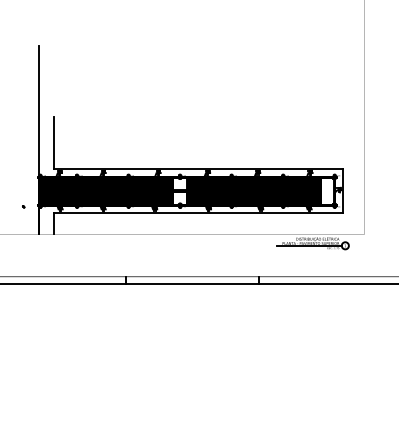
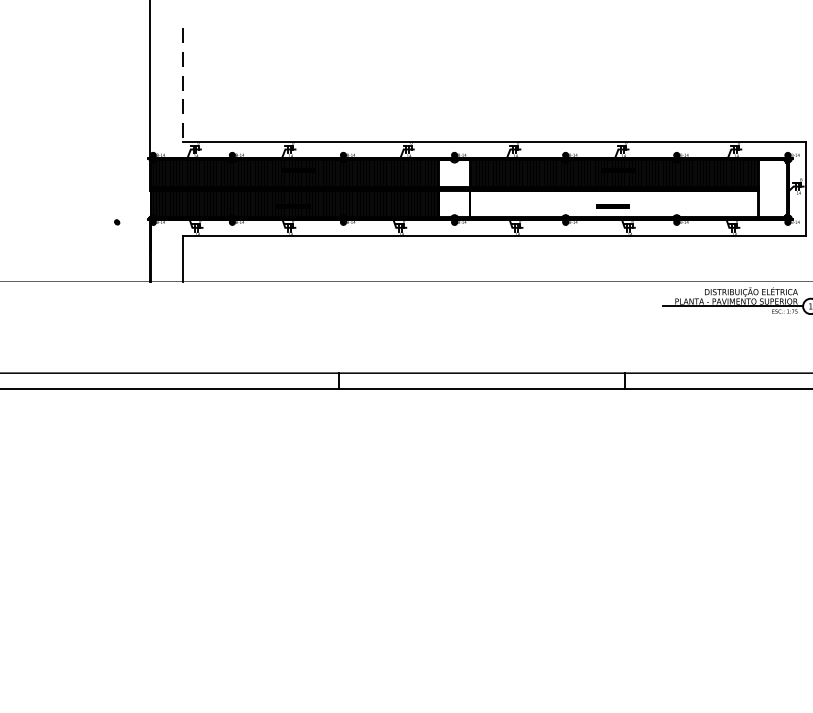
line: (53, 143) -> (181, 85), solid -> dashed
hatch: (254, 198) -> (614, 204), removed

